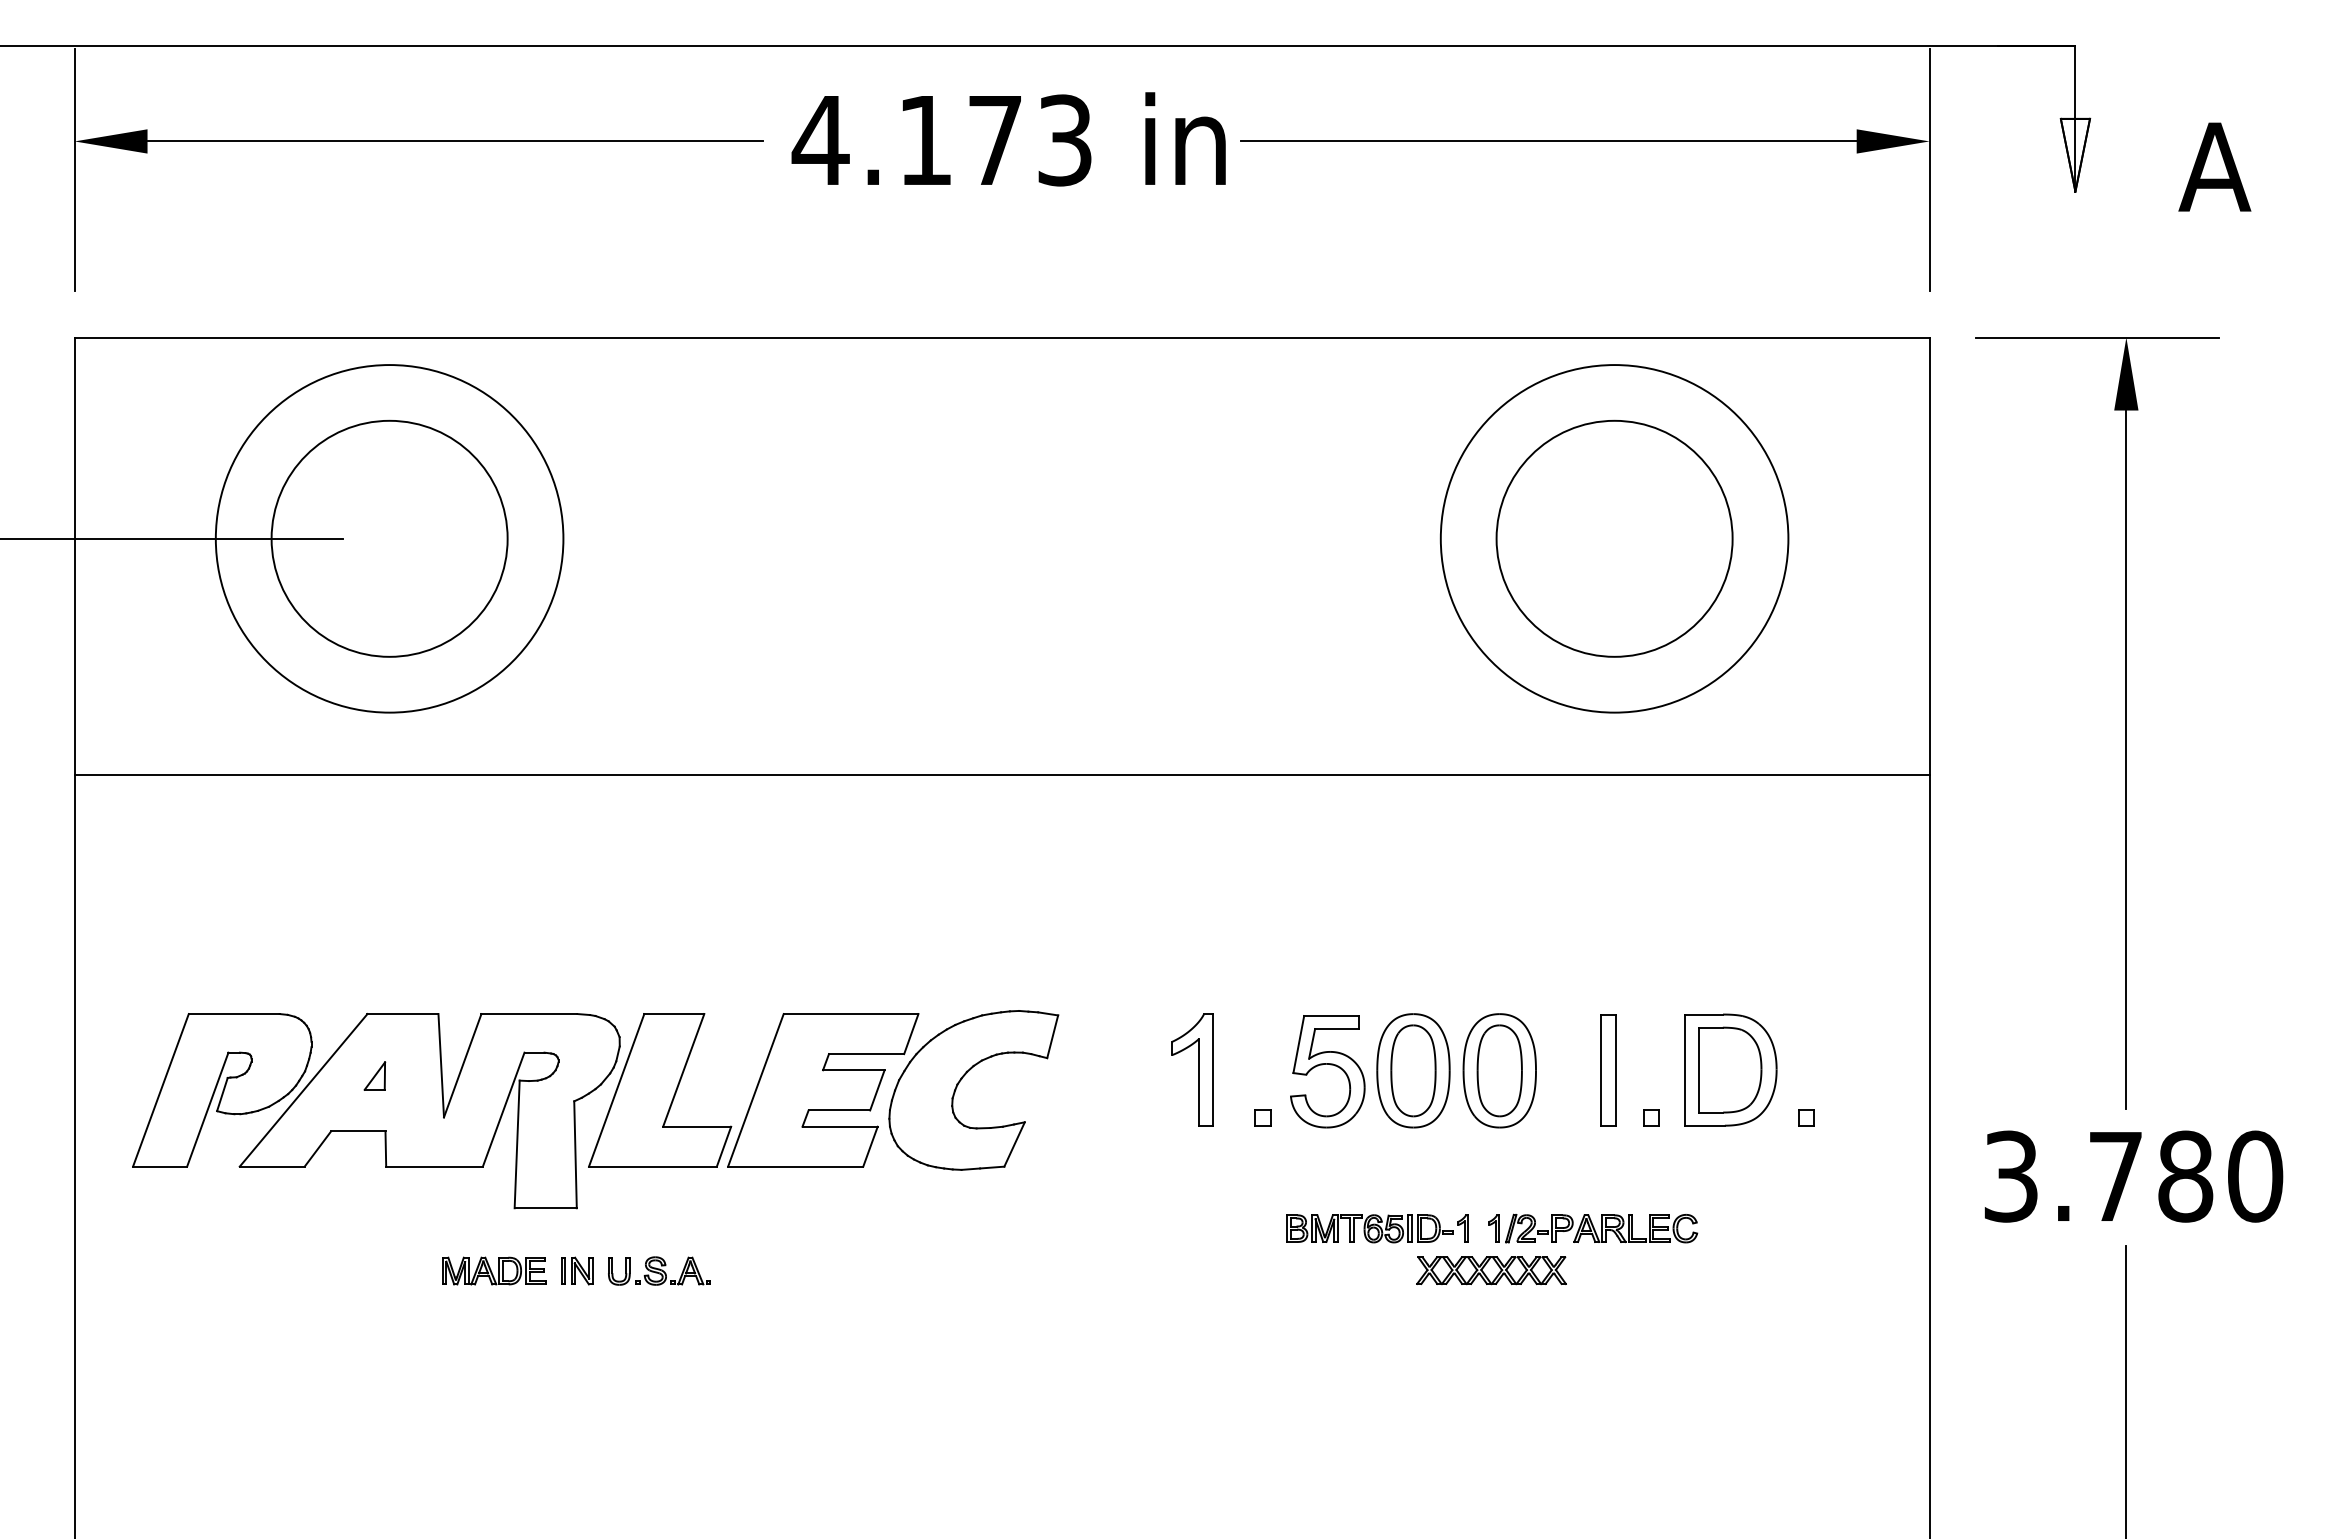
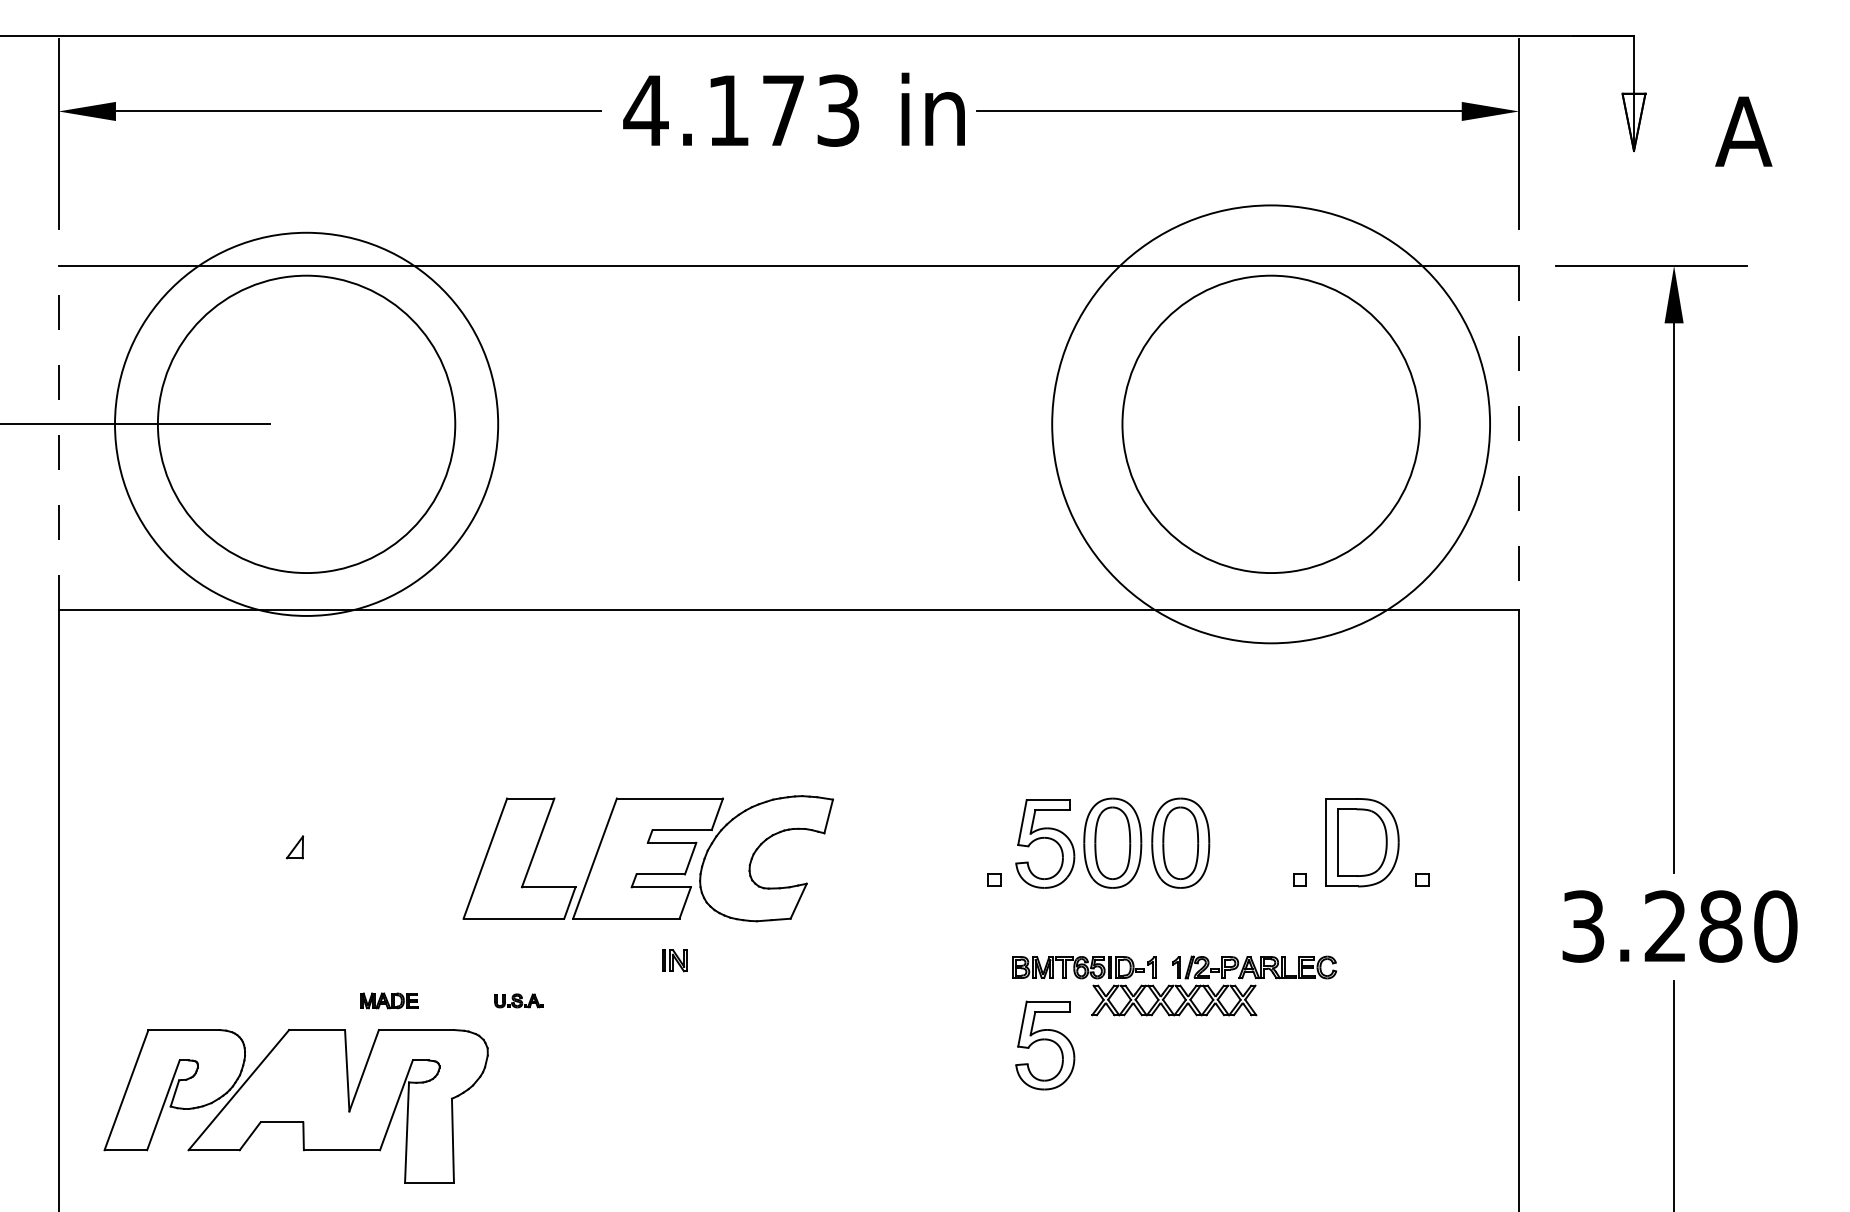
circle: (389, 538) -> (306, 424), size x1.4
circle: (389, 538) -> (306, 424), size x1.6
circle: (1614, 538) -> (1271, 424), size x1.6
circle: (1614, 538) -> (1271, 424), size x1.6
line: (74, 556) -> (58, 438), solid -> dashed
line: (1929, 556) -> (1519, 438), solid -> dashed
part: (1192, 1069) -> (938, 842), removed
part: (1608, 1070) -> (1266, 843), removed
part: (376, 1111) -> (296, 1106), moved
text: (2115, 1175) -> (1665, 925), 3.780 -> 3.280
part: (494, 1270) -> (389, 1000), size x0.7
part: (577, 1270) -> (675, 960), moved
part: (659, 1270) -> (519, 1000), size x0.6
part: (1491, 1270) -> (1174, 1000), size x1.4
part: (1330, 1321) -> (1047, 1040), added

